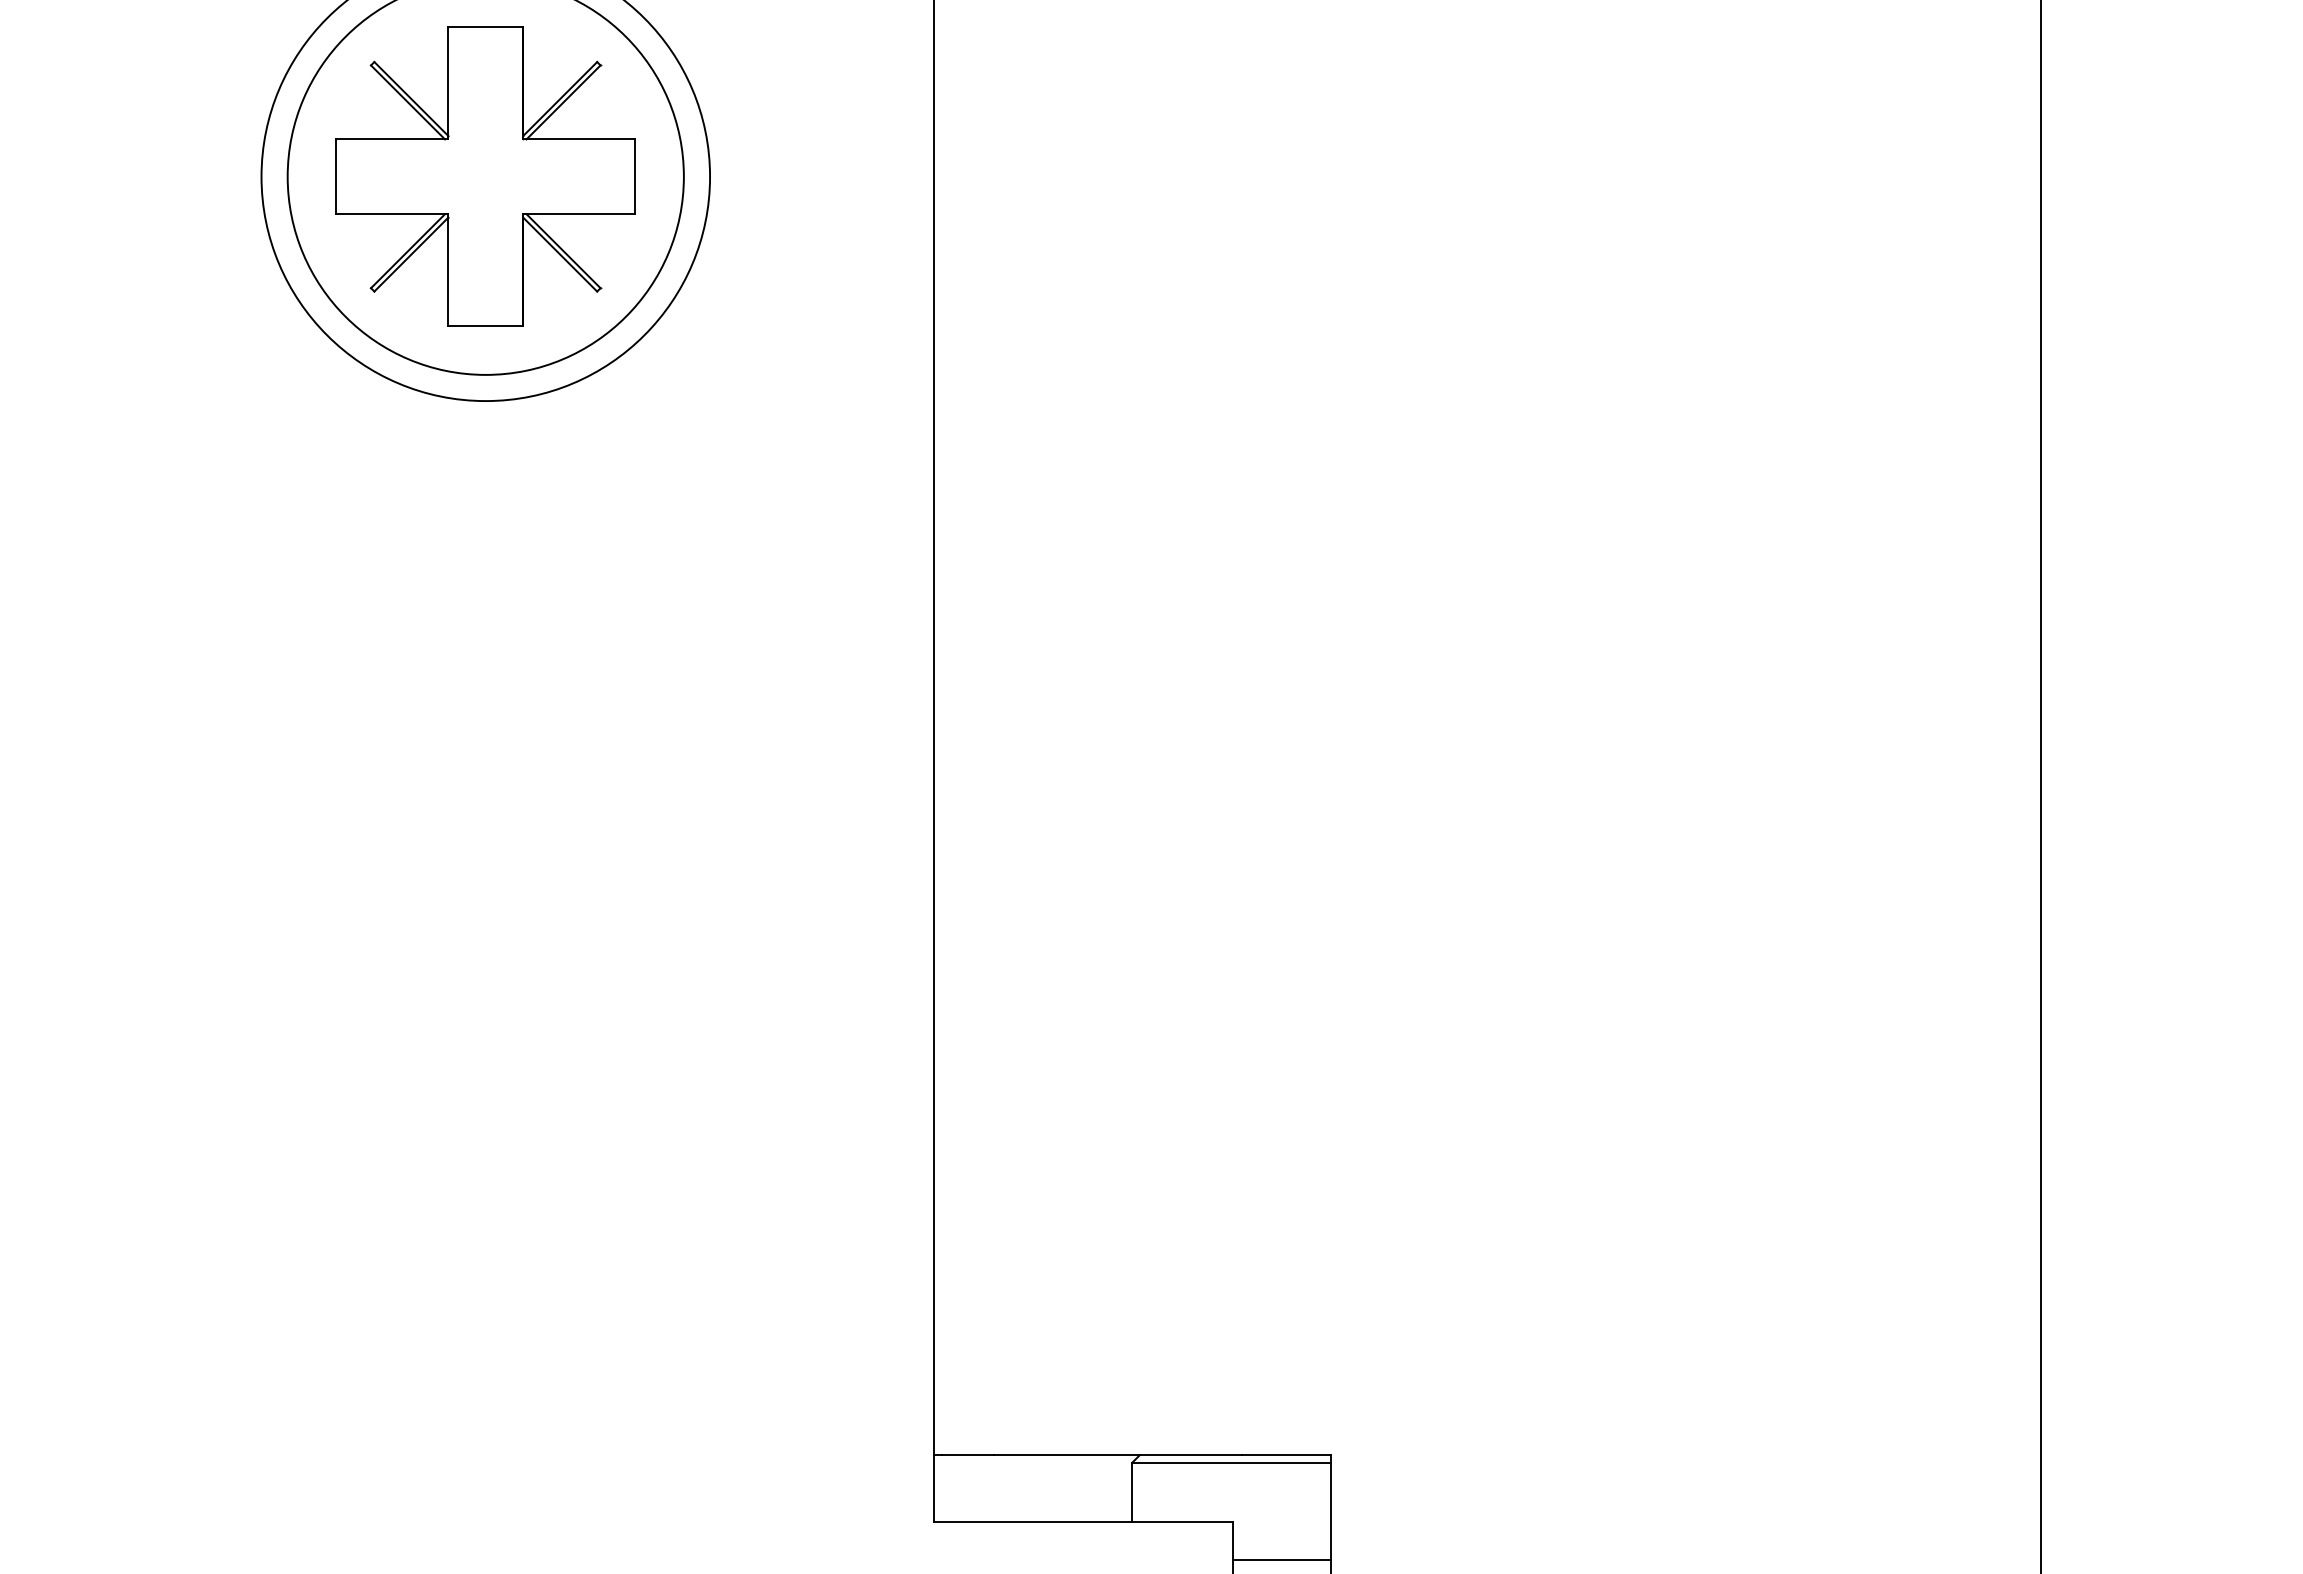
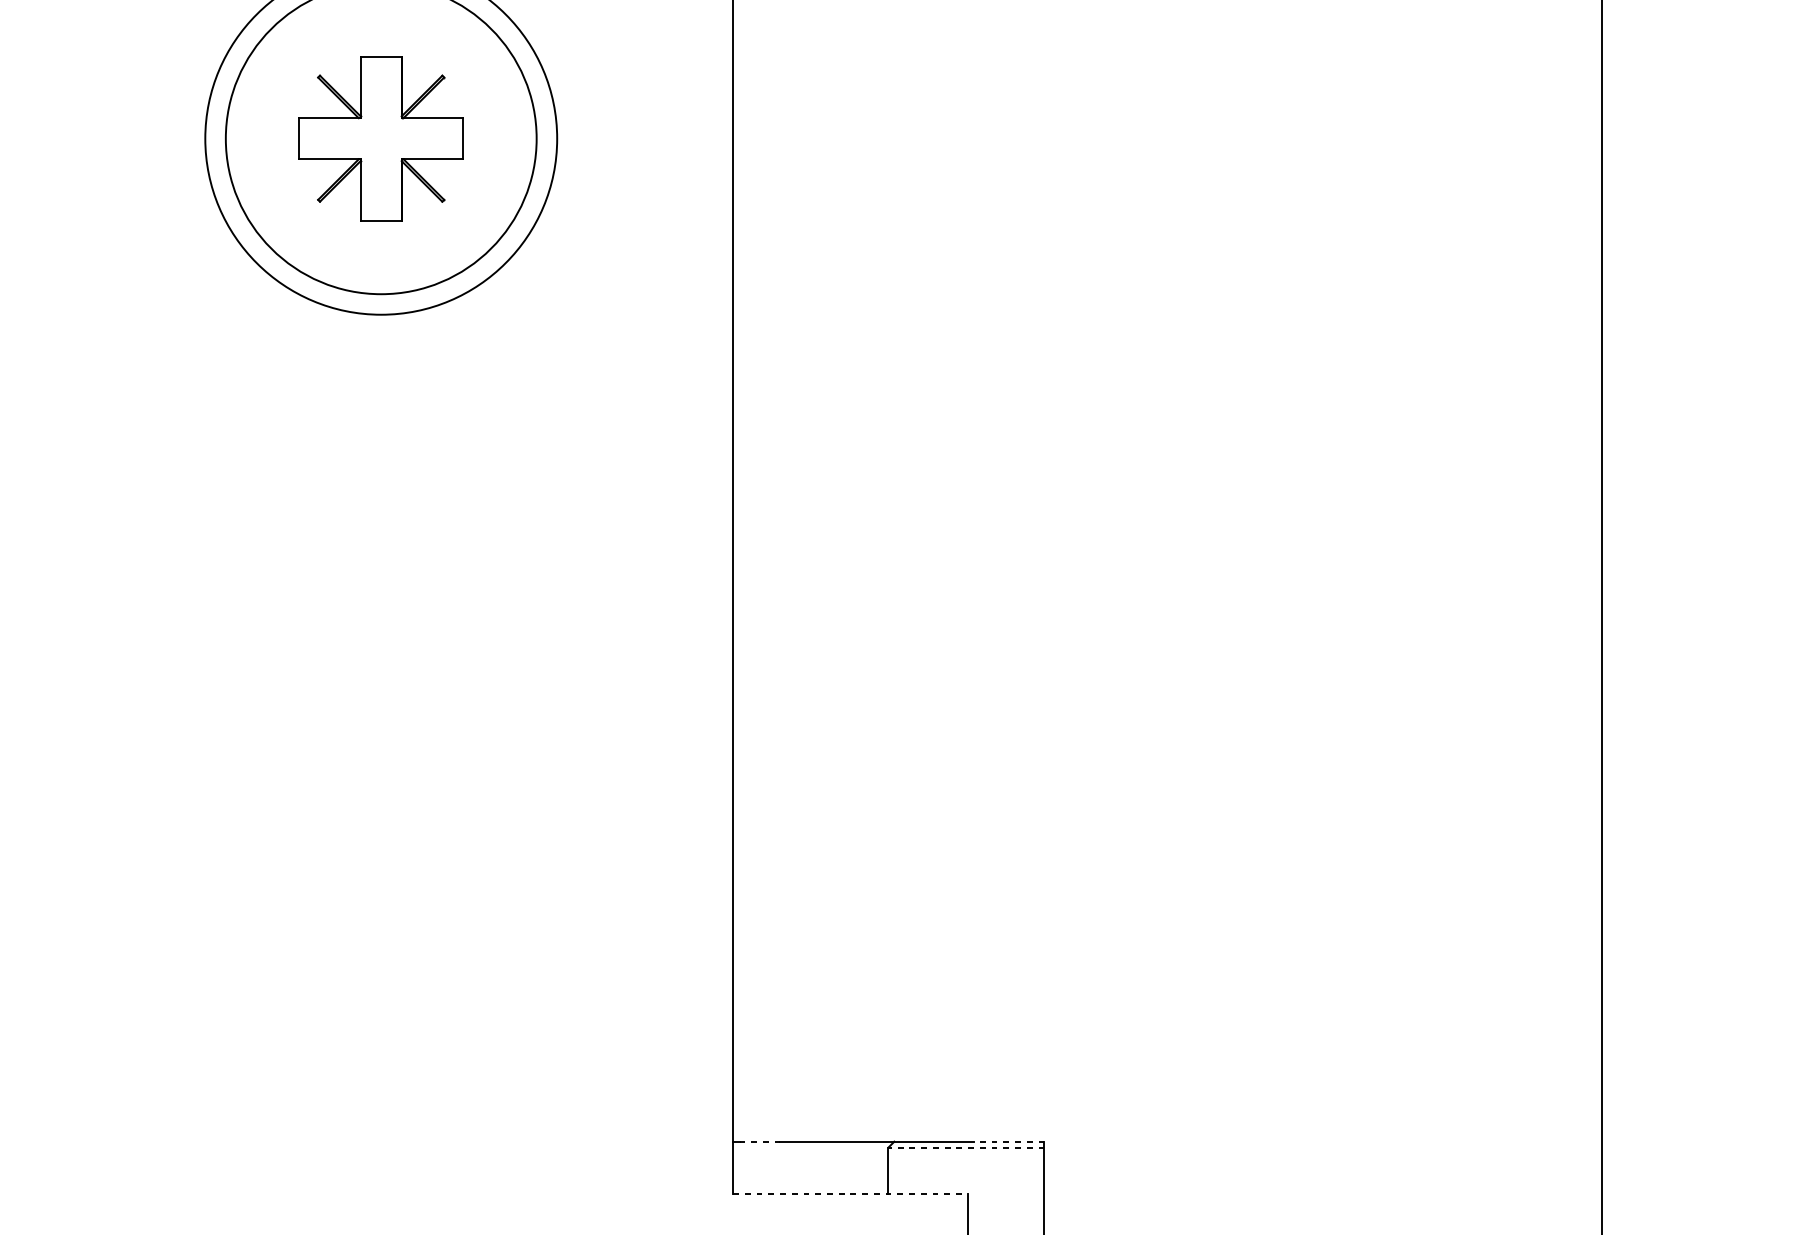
part: (485, 176) -> (381, 138), size x0.7
line: (968, 1455) -> (759, 1141), solid -> dashed
line: (1286, 1455) -> (1009, 1141), solid -> dashed
line: (1231, 1462) -> (966, 1147), solid -> dashed
line: (1083, 1522) -> (850, 1194), solid -> dashed
line: (1282, 1559) -> (1006, 1223), removed

